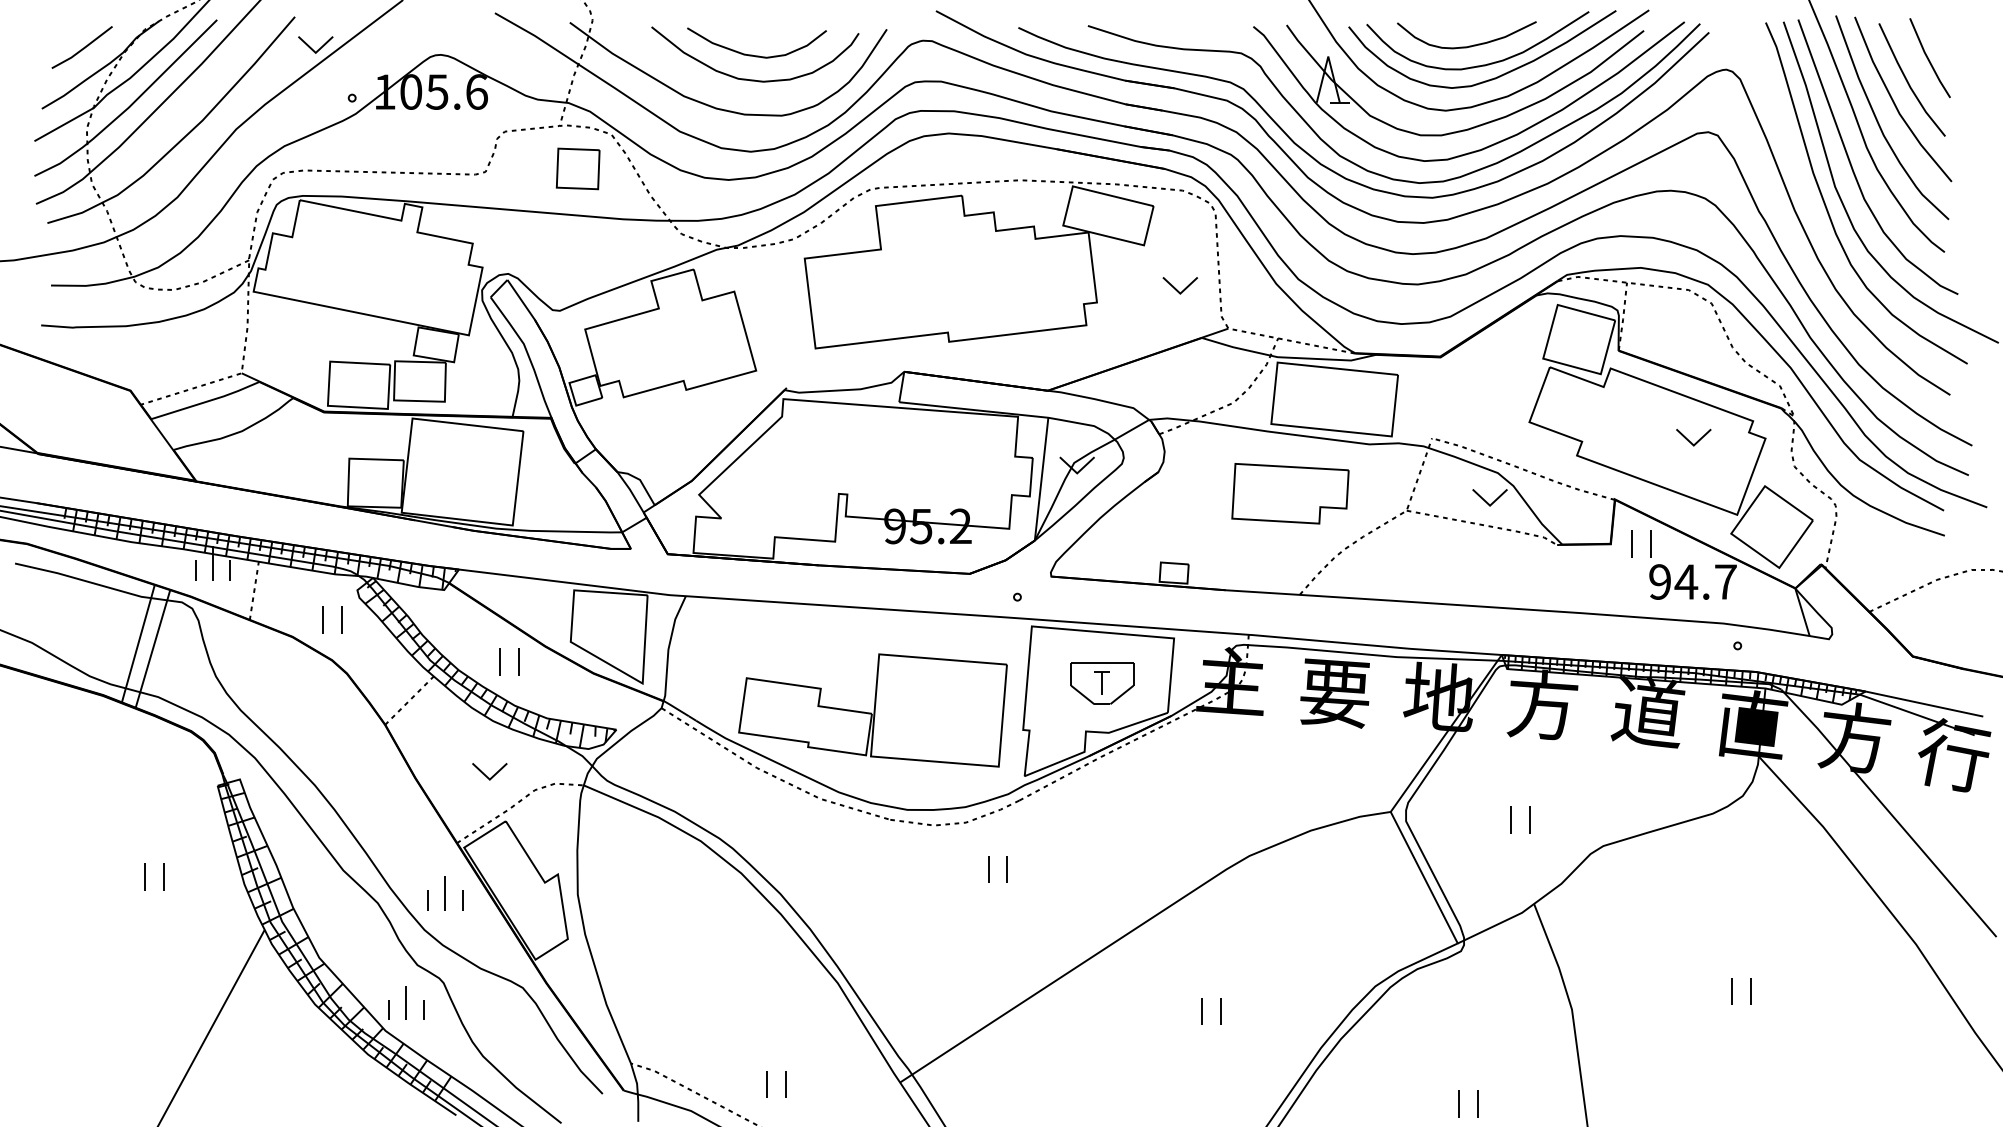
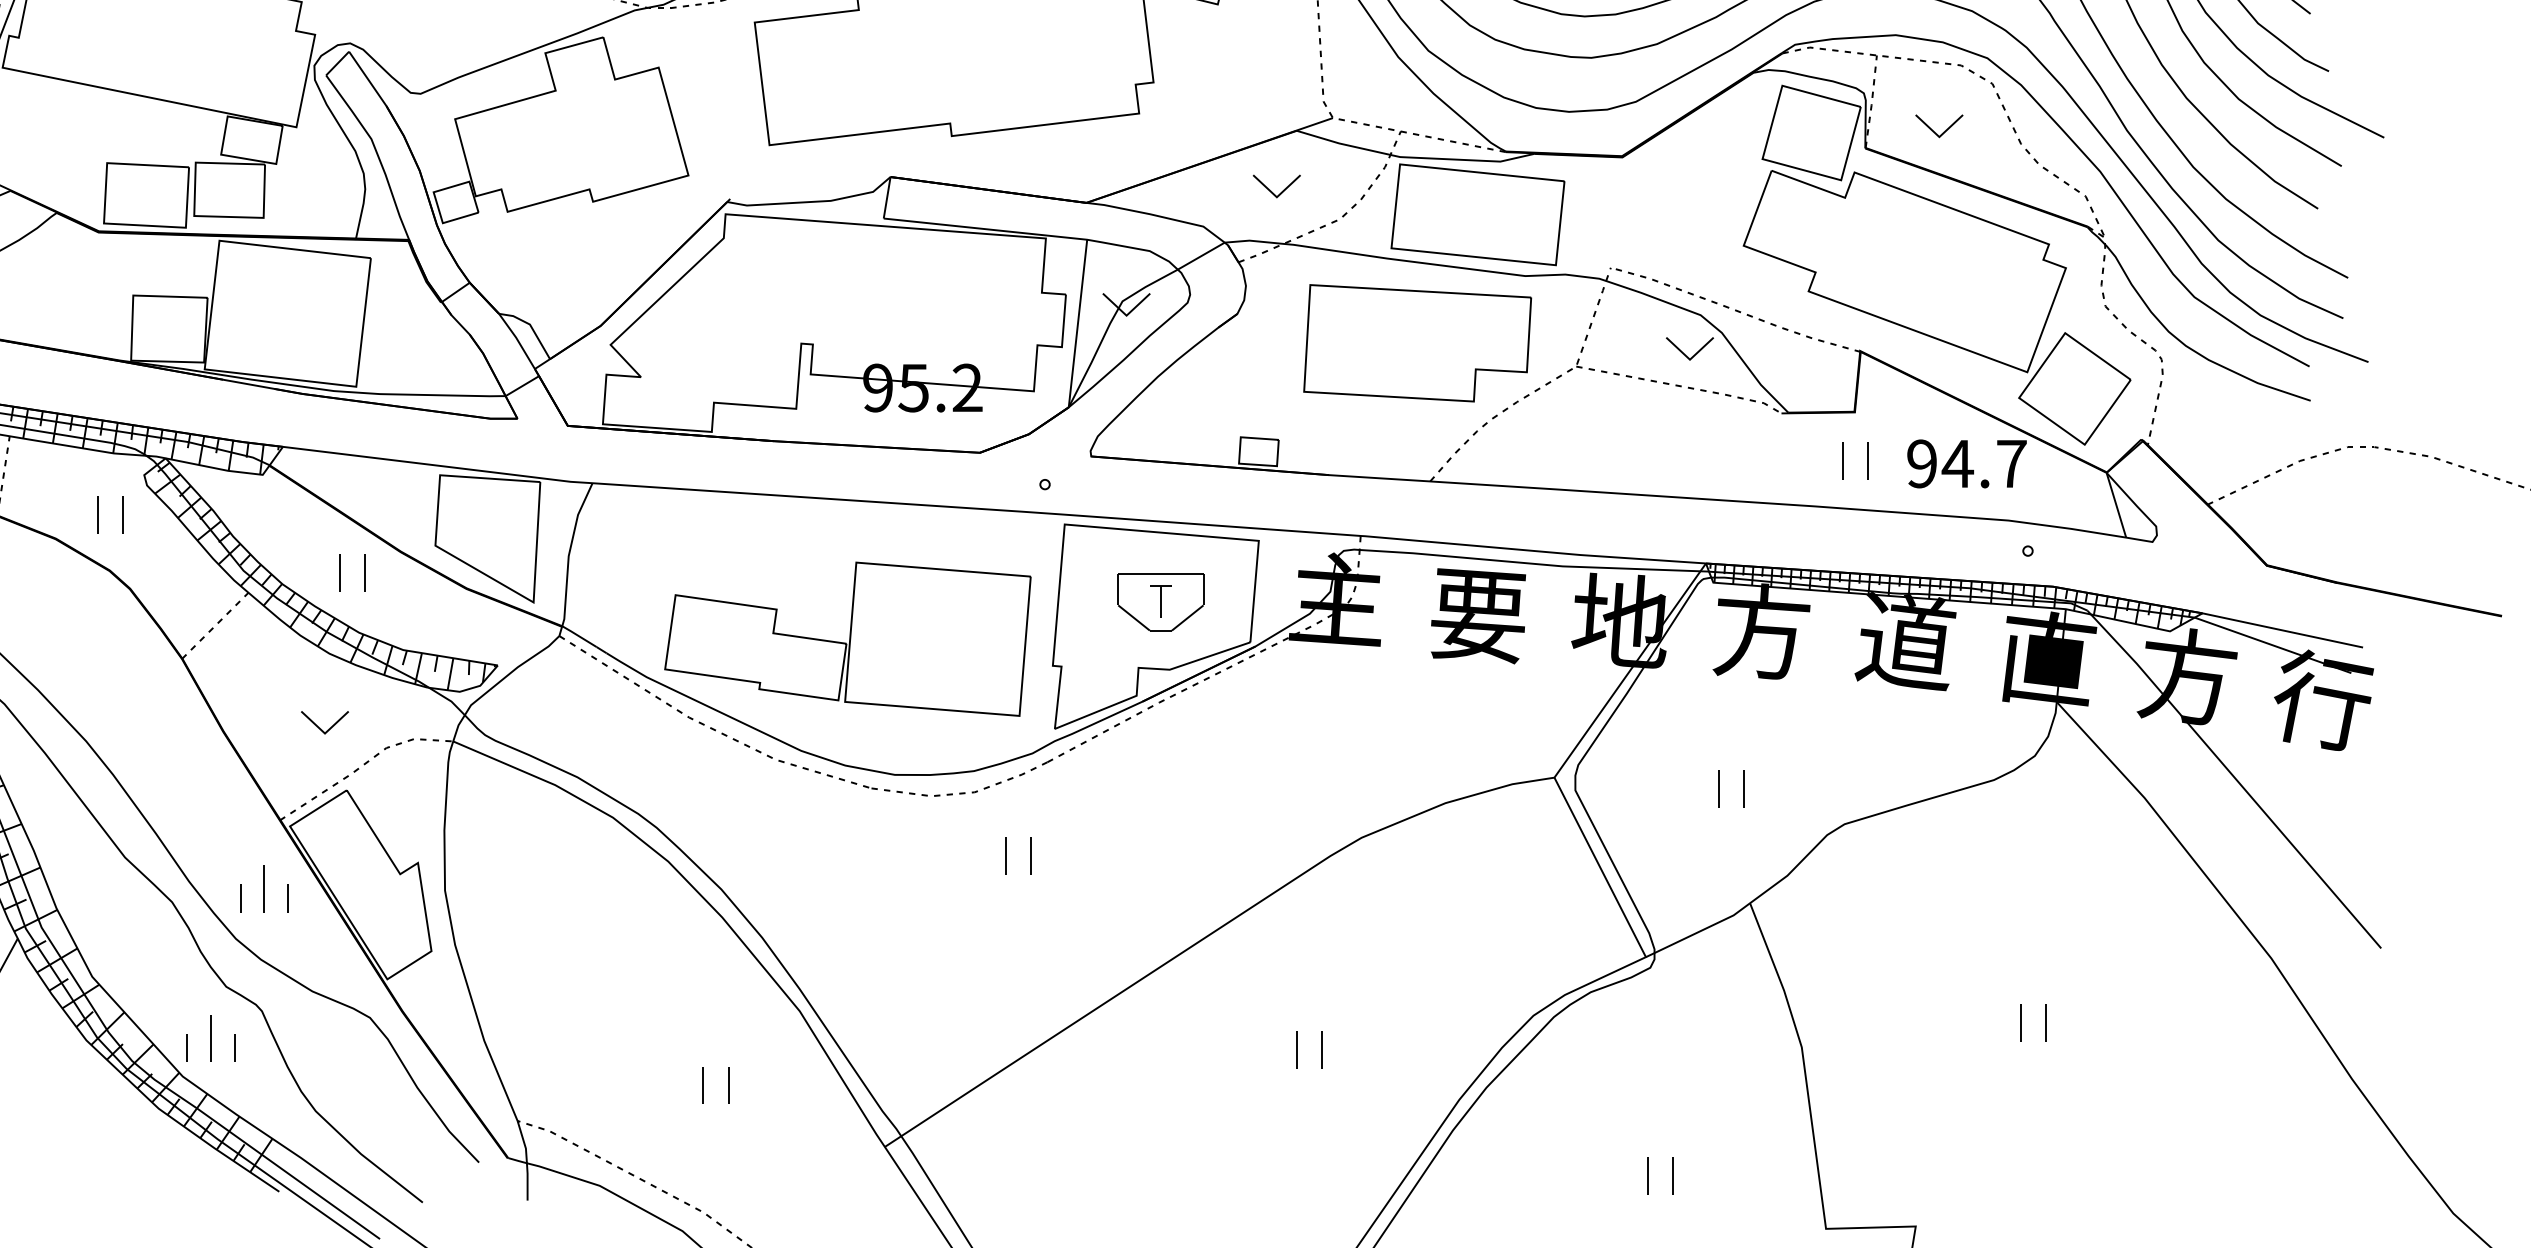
part: (1179, 285) -> (1275, 186), moved
part: (1693, 437) -> (1938, 126), moved
part: (1290, 493) -> (1417, 343), size x1.43
part: (1632, 543) -> (1843, 460), moved
part: (767, 1084) -> (703, 1085), moved

